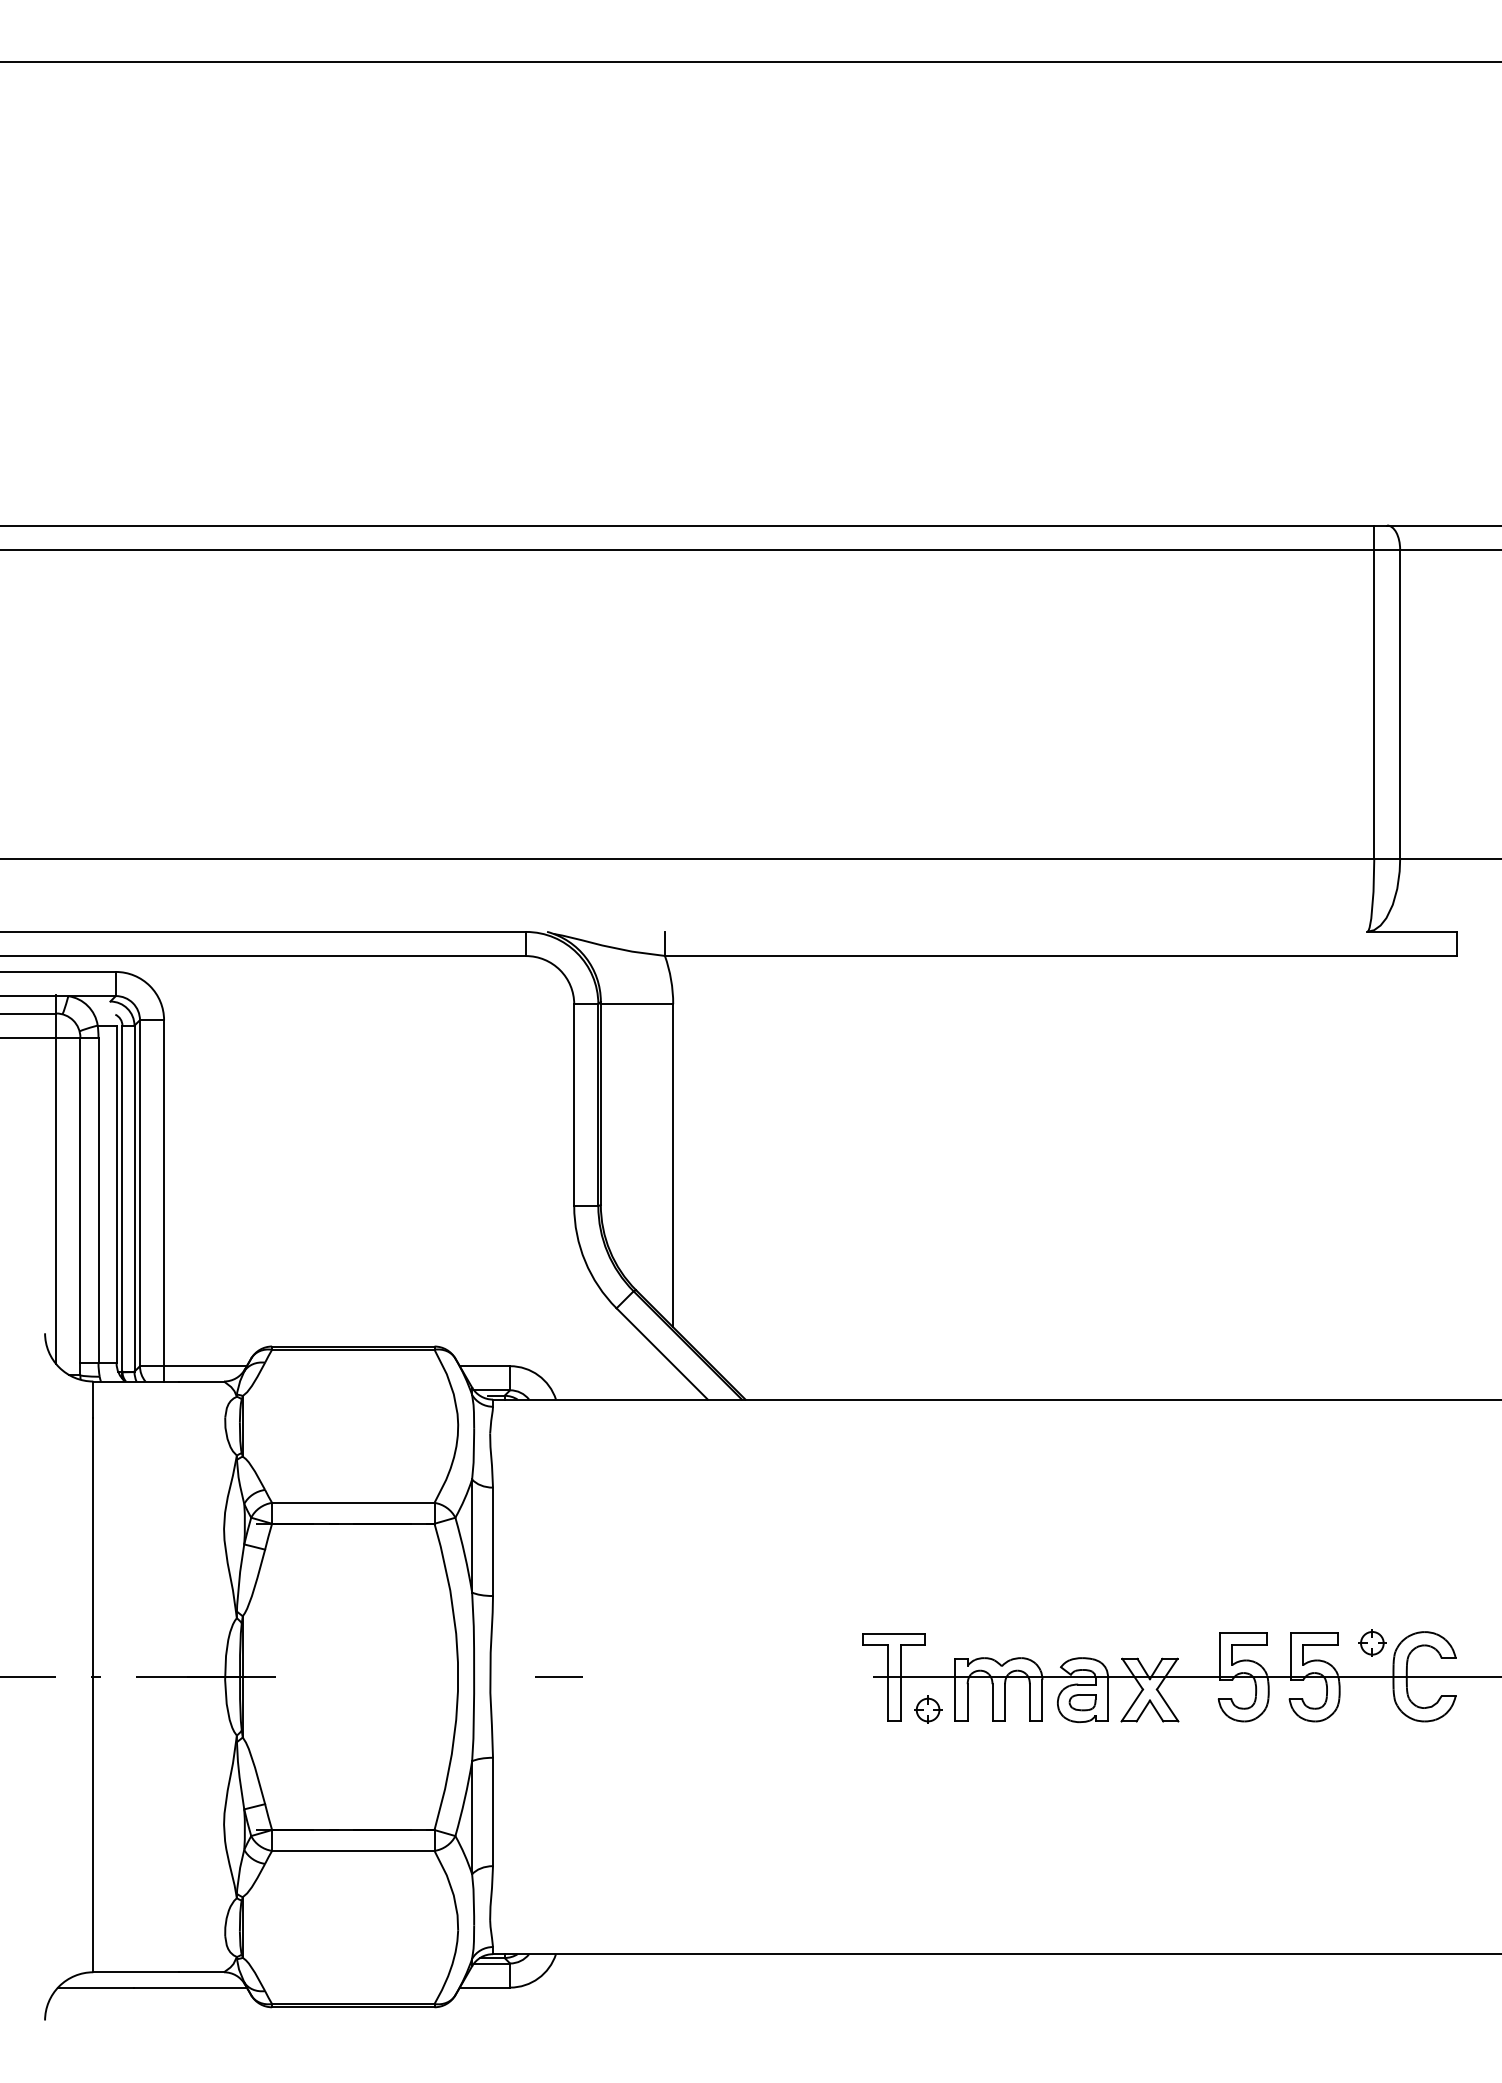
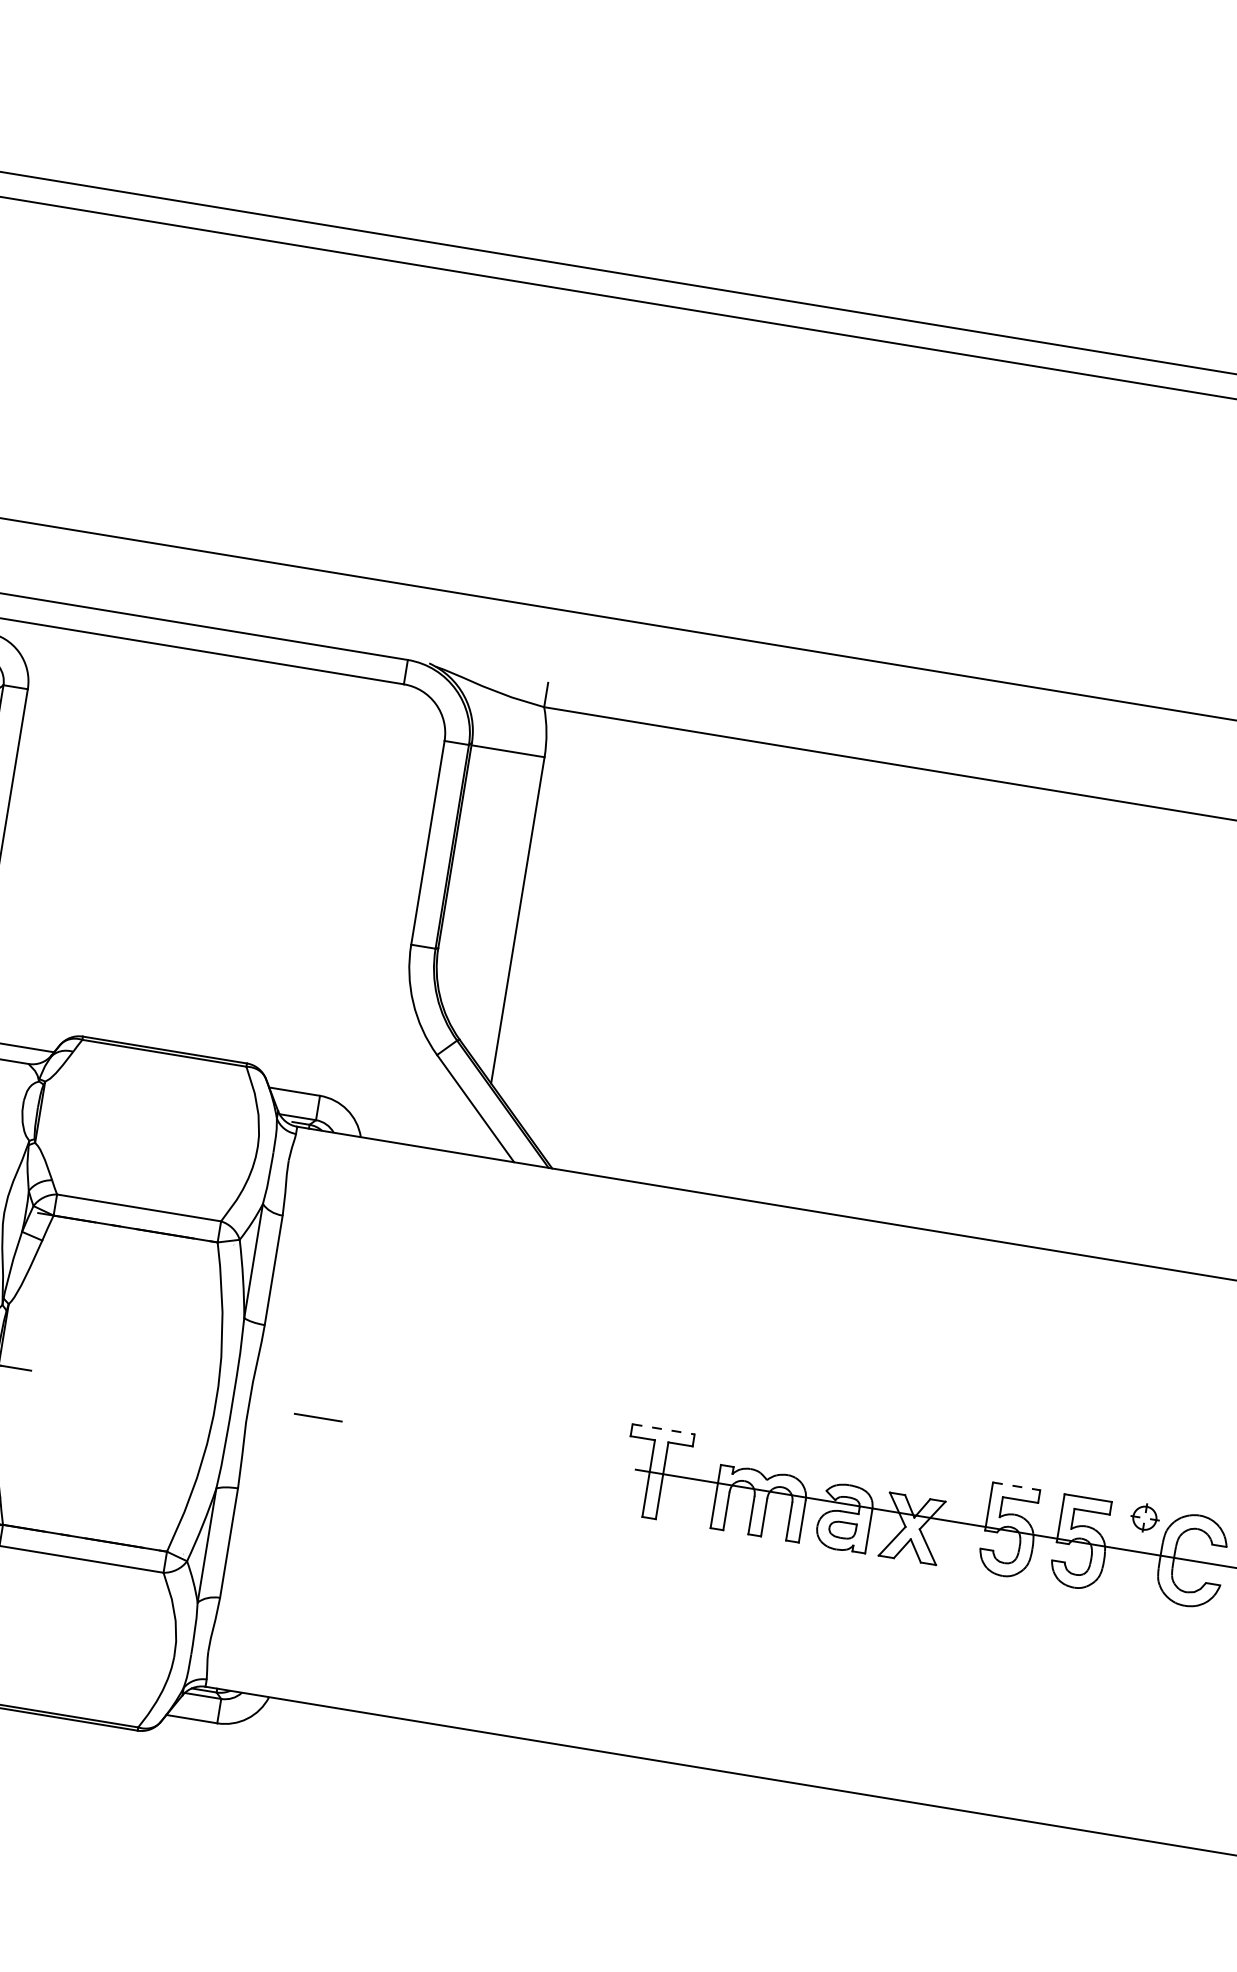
line: (1244, 1632) -> (1017, 1486), solid -> dashed
line: (894, 1633) -> (663, 1429), solid -> dashed
part: (928, 1709) -> (685, 1511), removed

